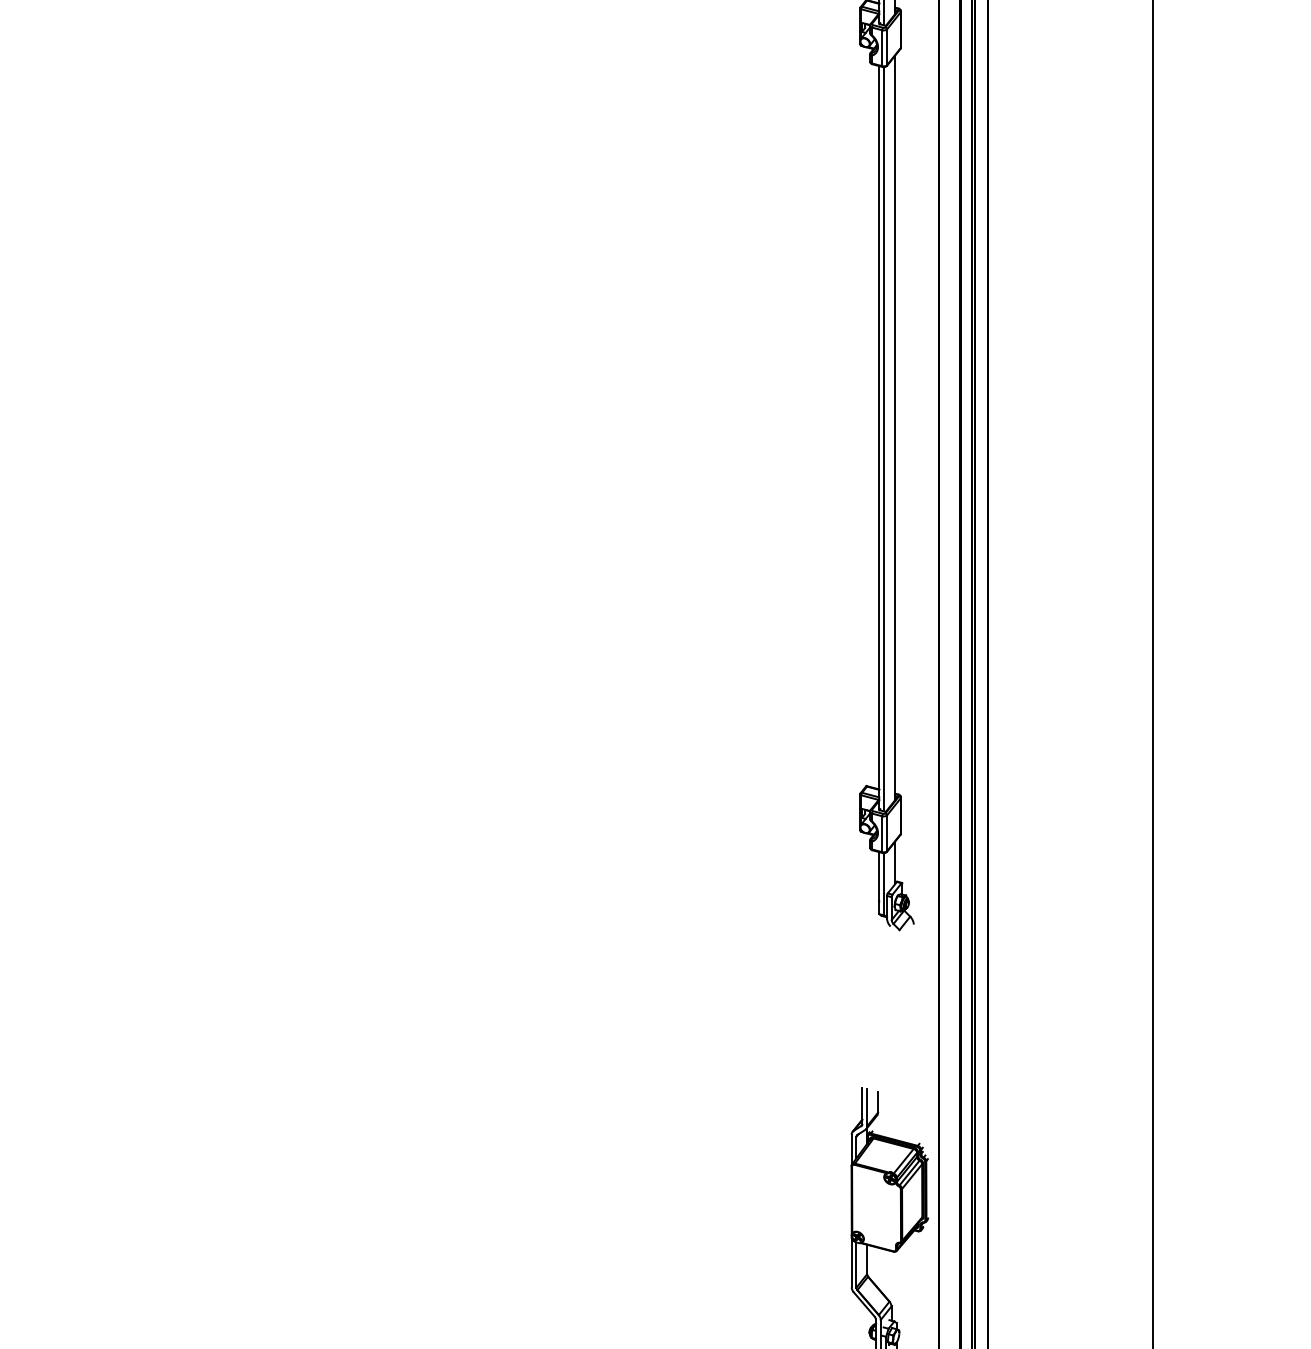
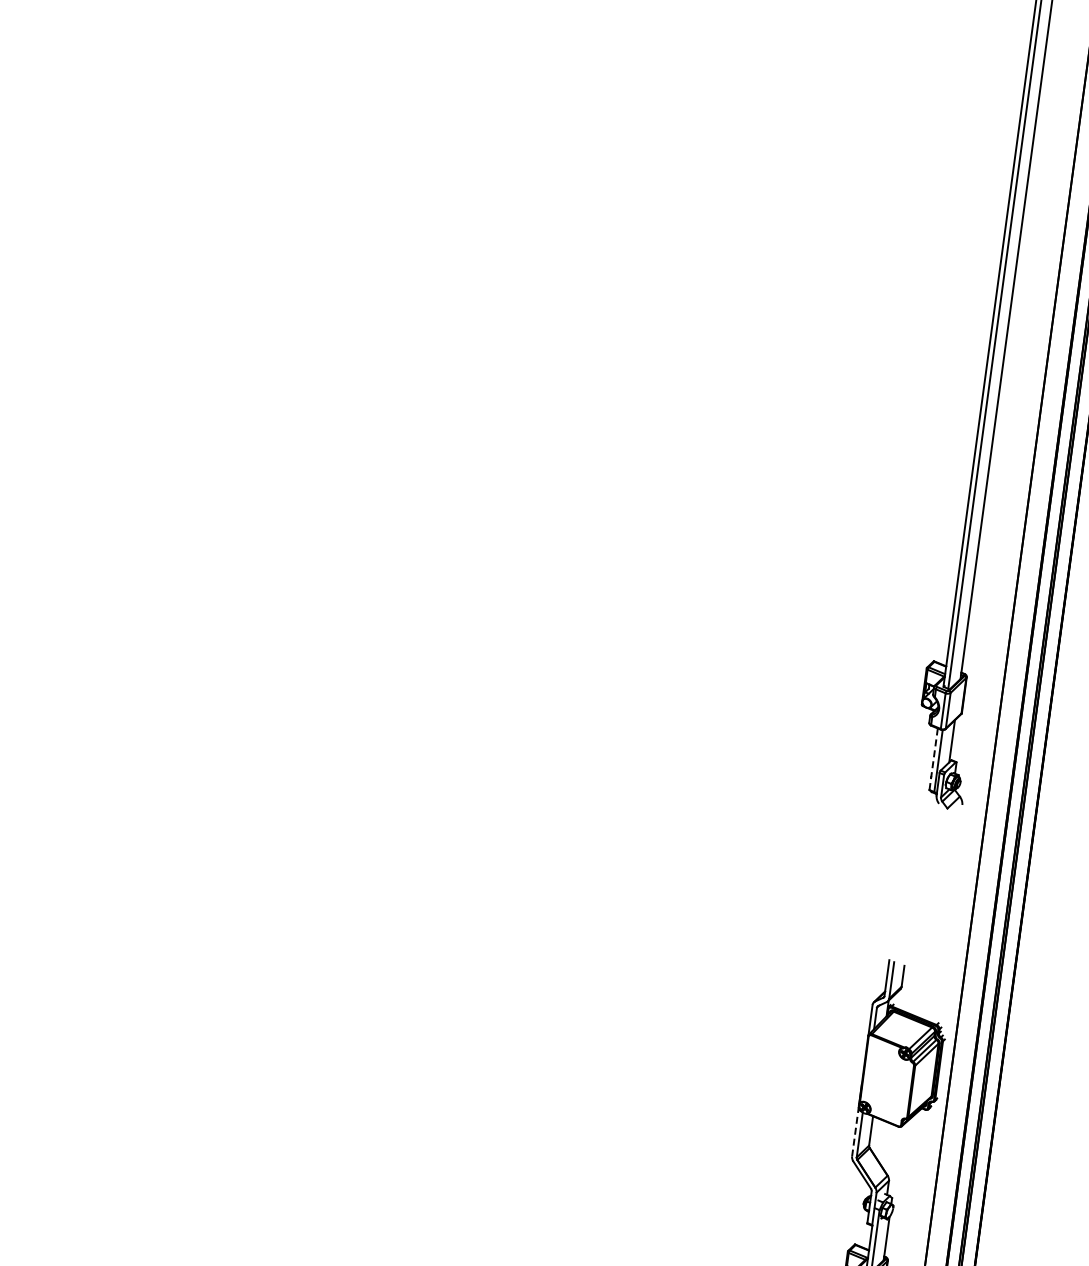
line: (879, 882) -> (933, 758), solid -> dashed
line: (851, 1261) -> (855, 1130), solid -> dashed

